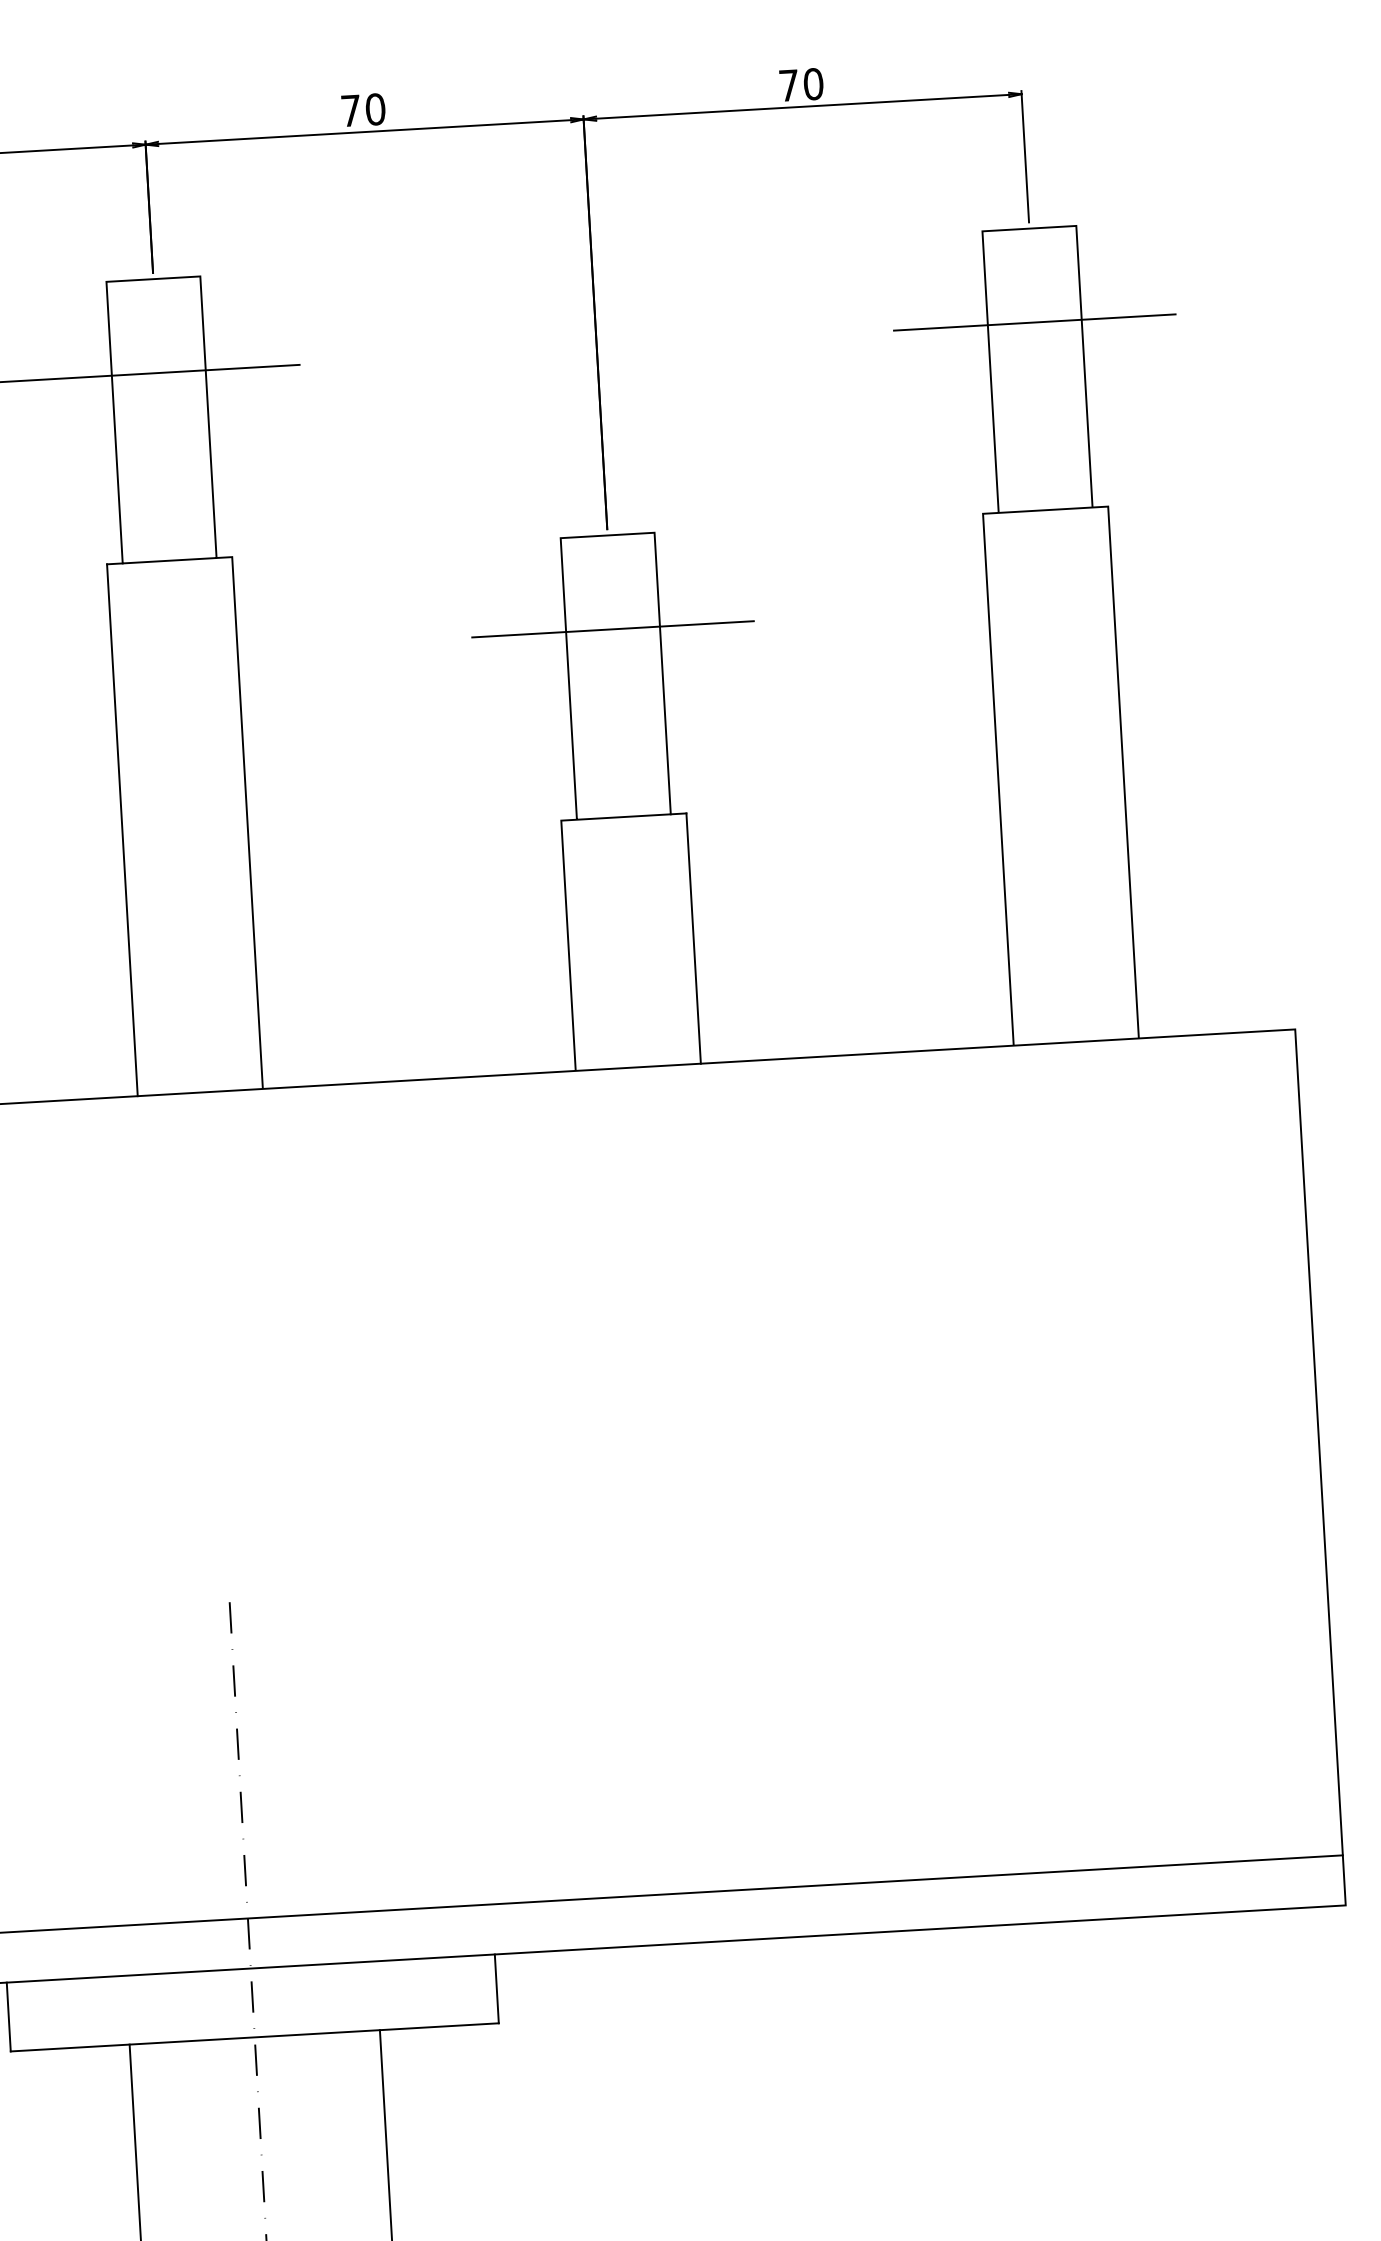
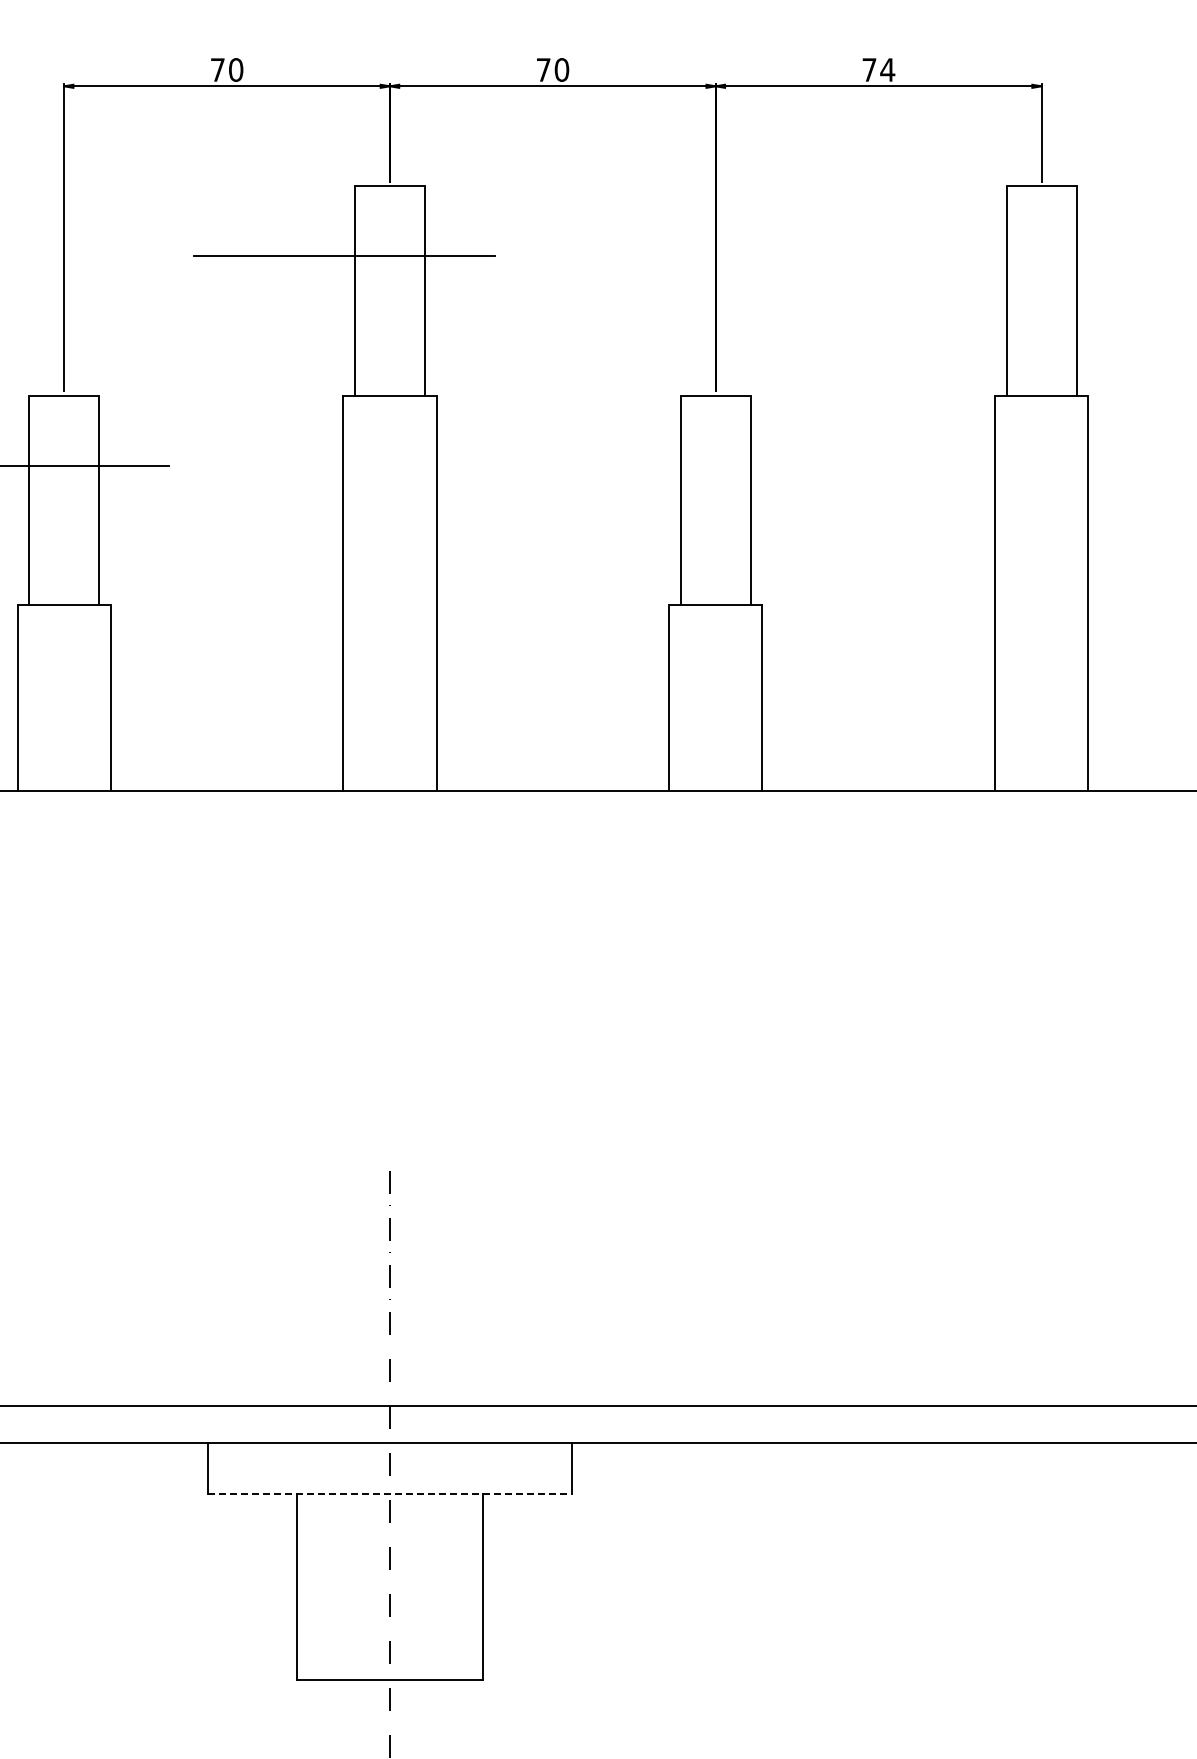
text: (813, 83) -> (887, 69), 70 -> 74
line: (1034, 322) -> (1041, 256), removed
line: (612, 629) -> (715, 465), removed
line: (254, 2037) -> (389, 1494), solid -> dashed

